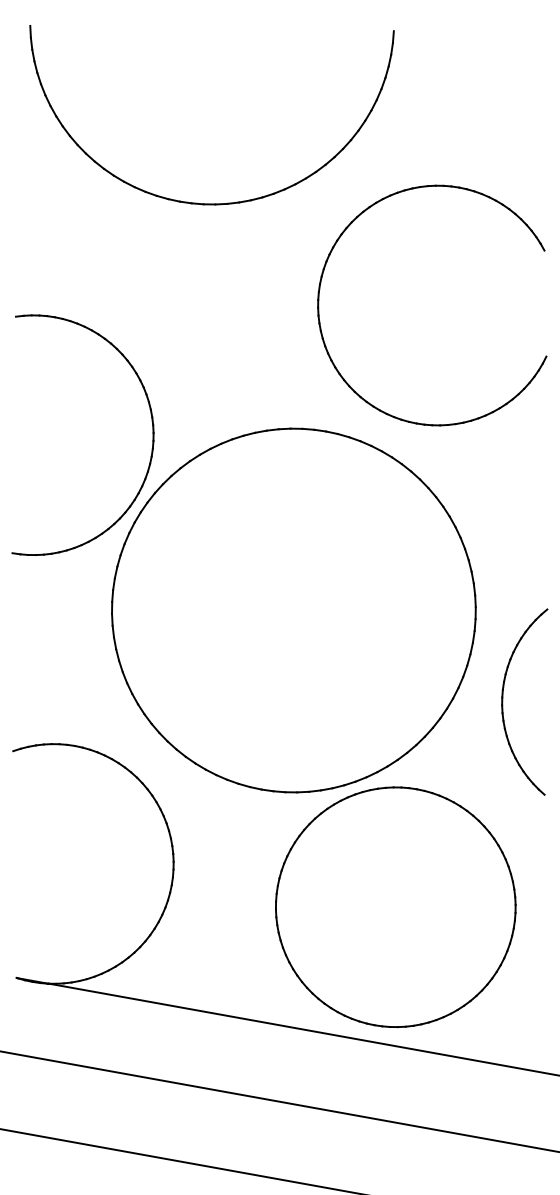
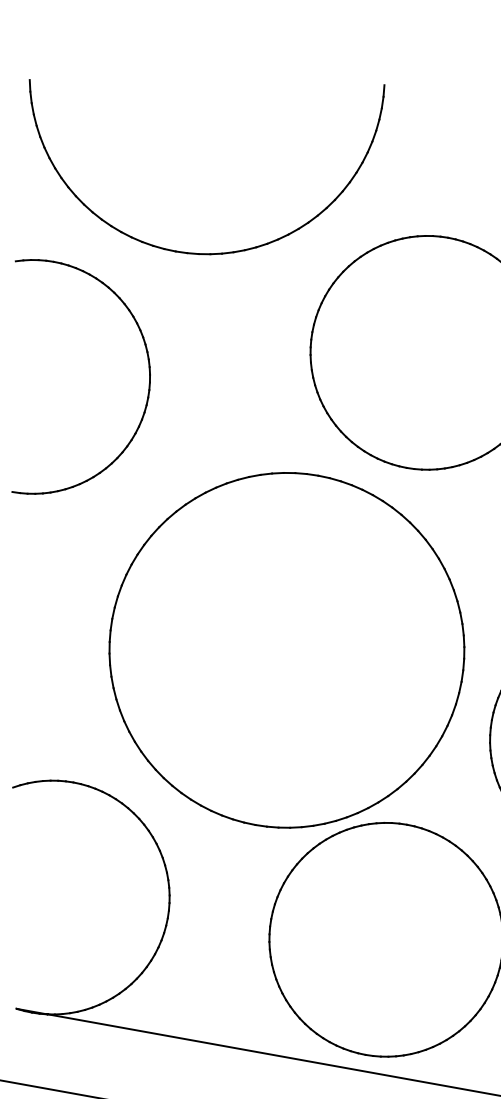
part: (152, 434) -> (148, 376), moved

